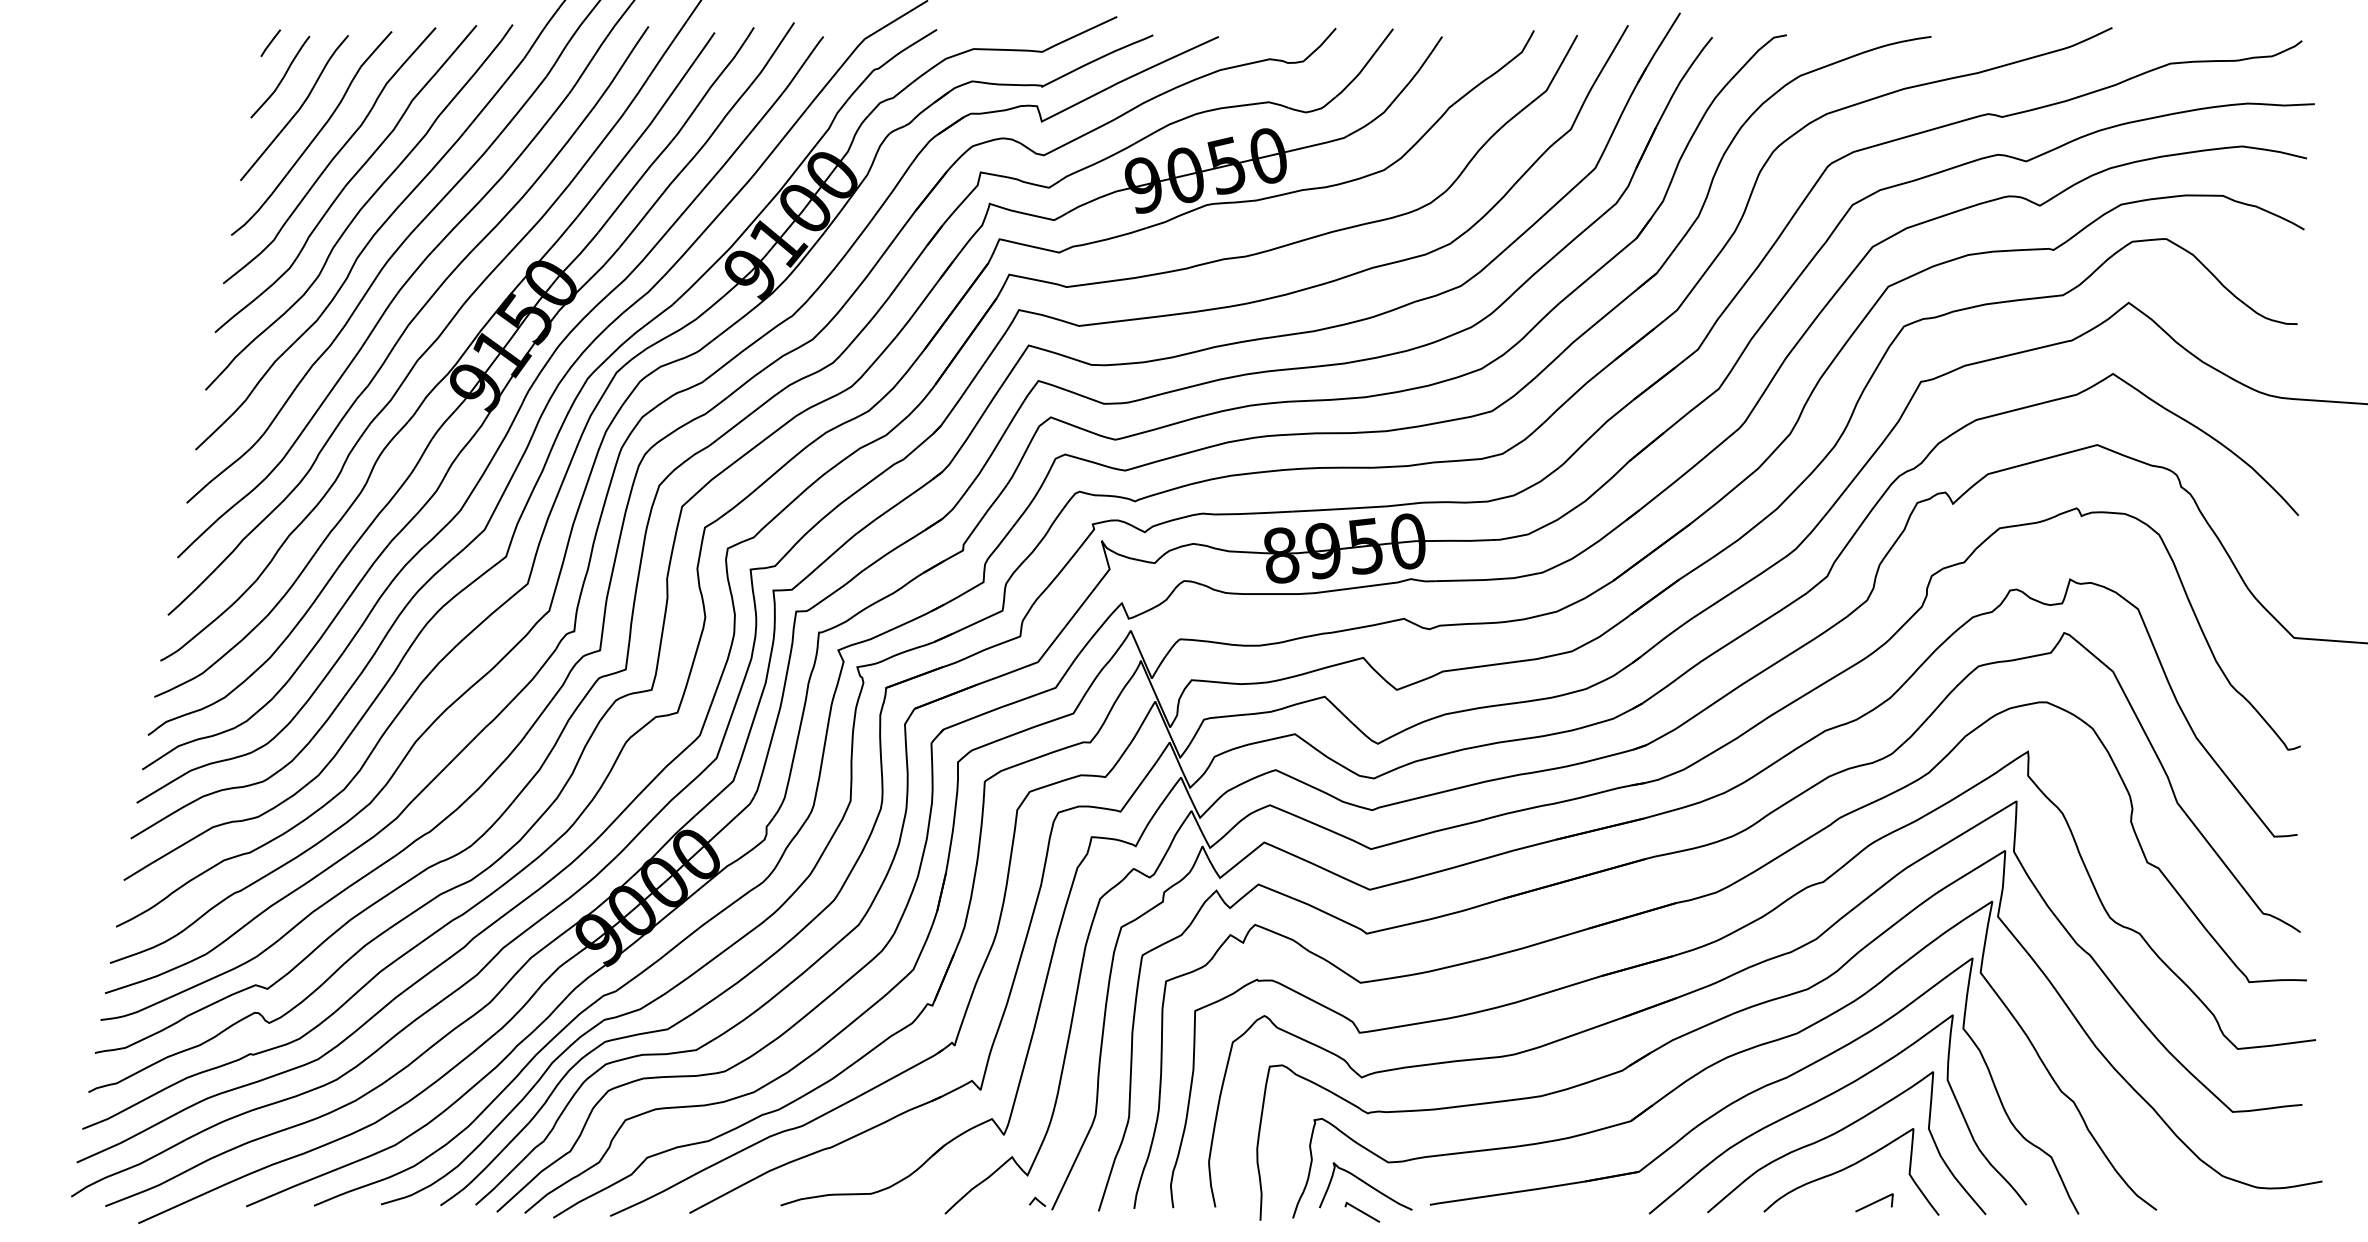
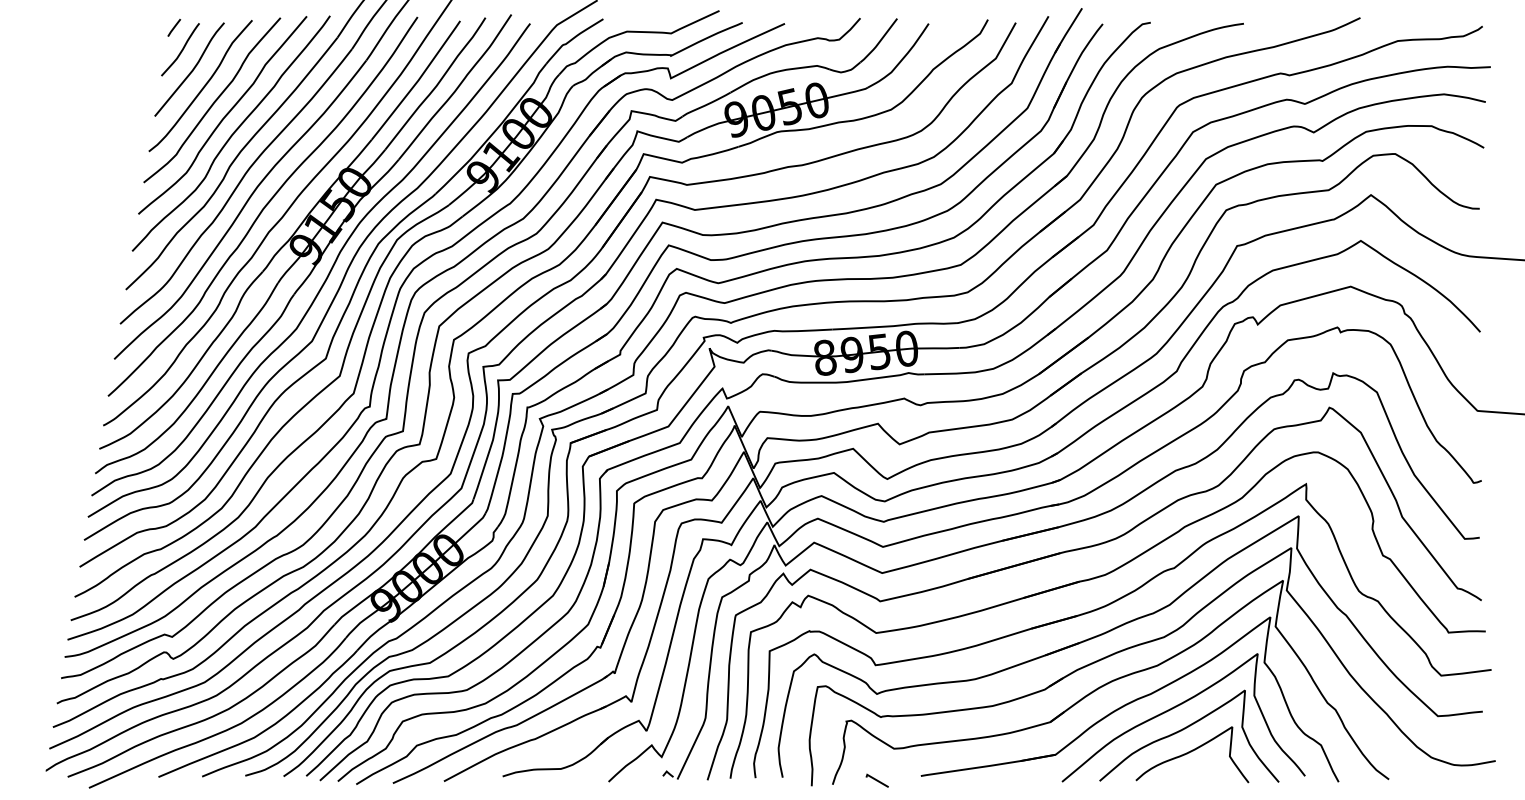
curve: (1365, 1185) -> (879, 763), removed
line: (1873, 1202) -> (1206, 774), removed

